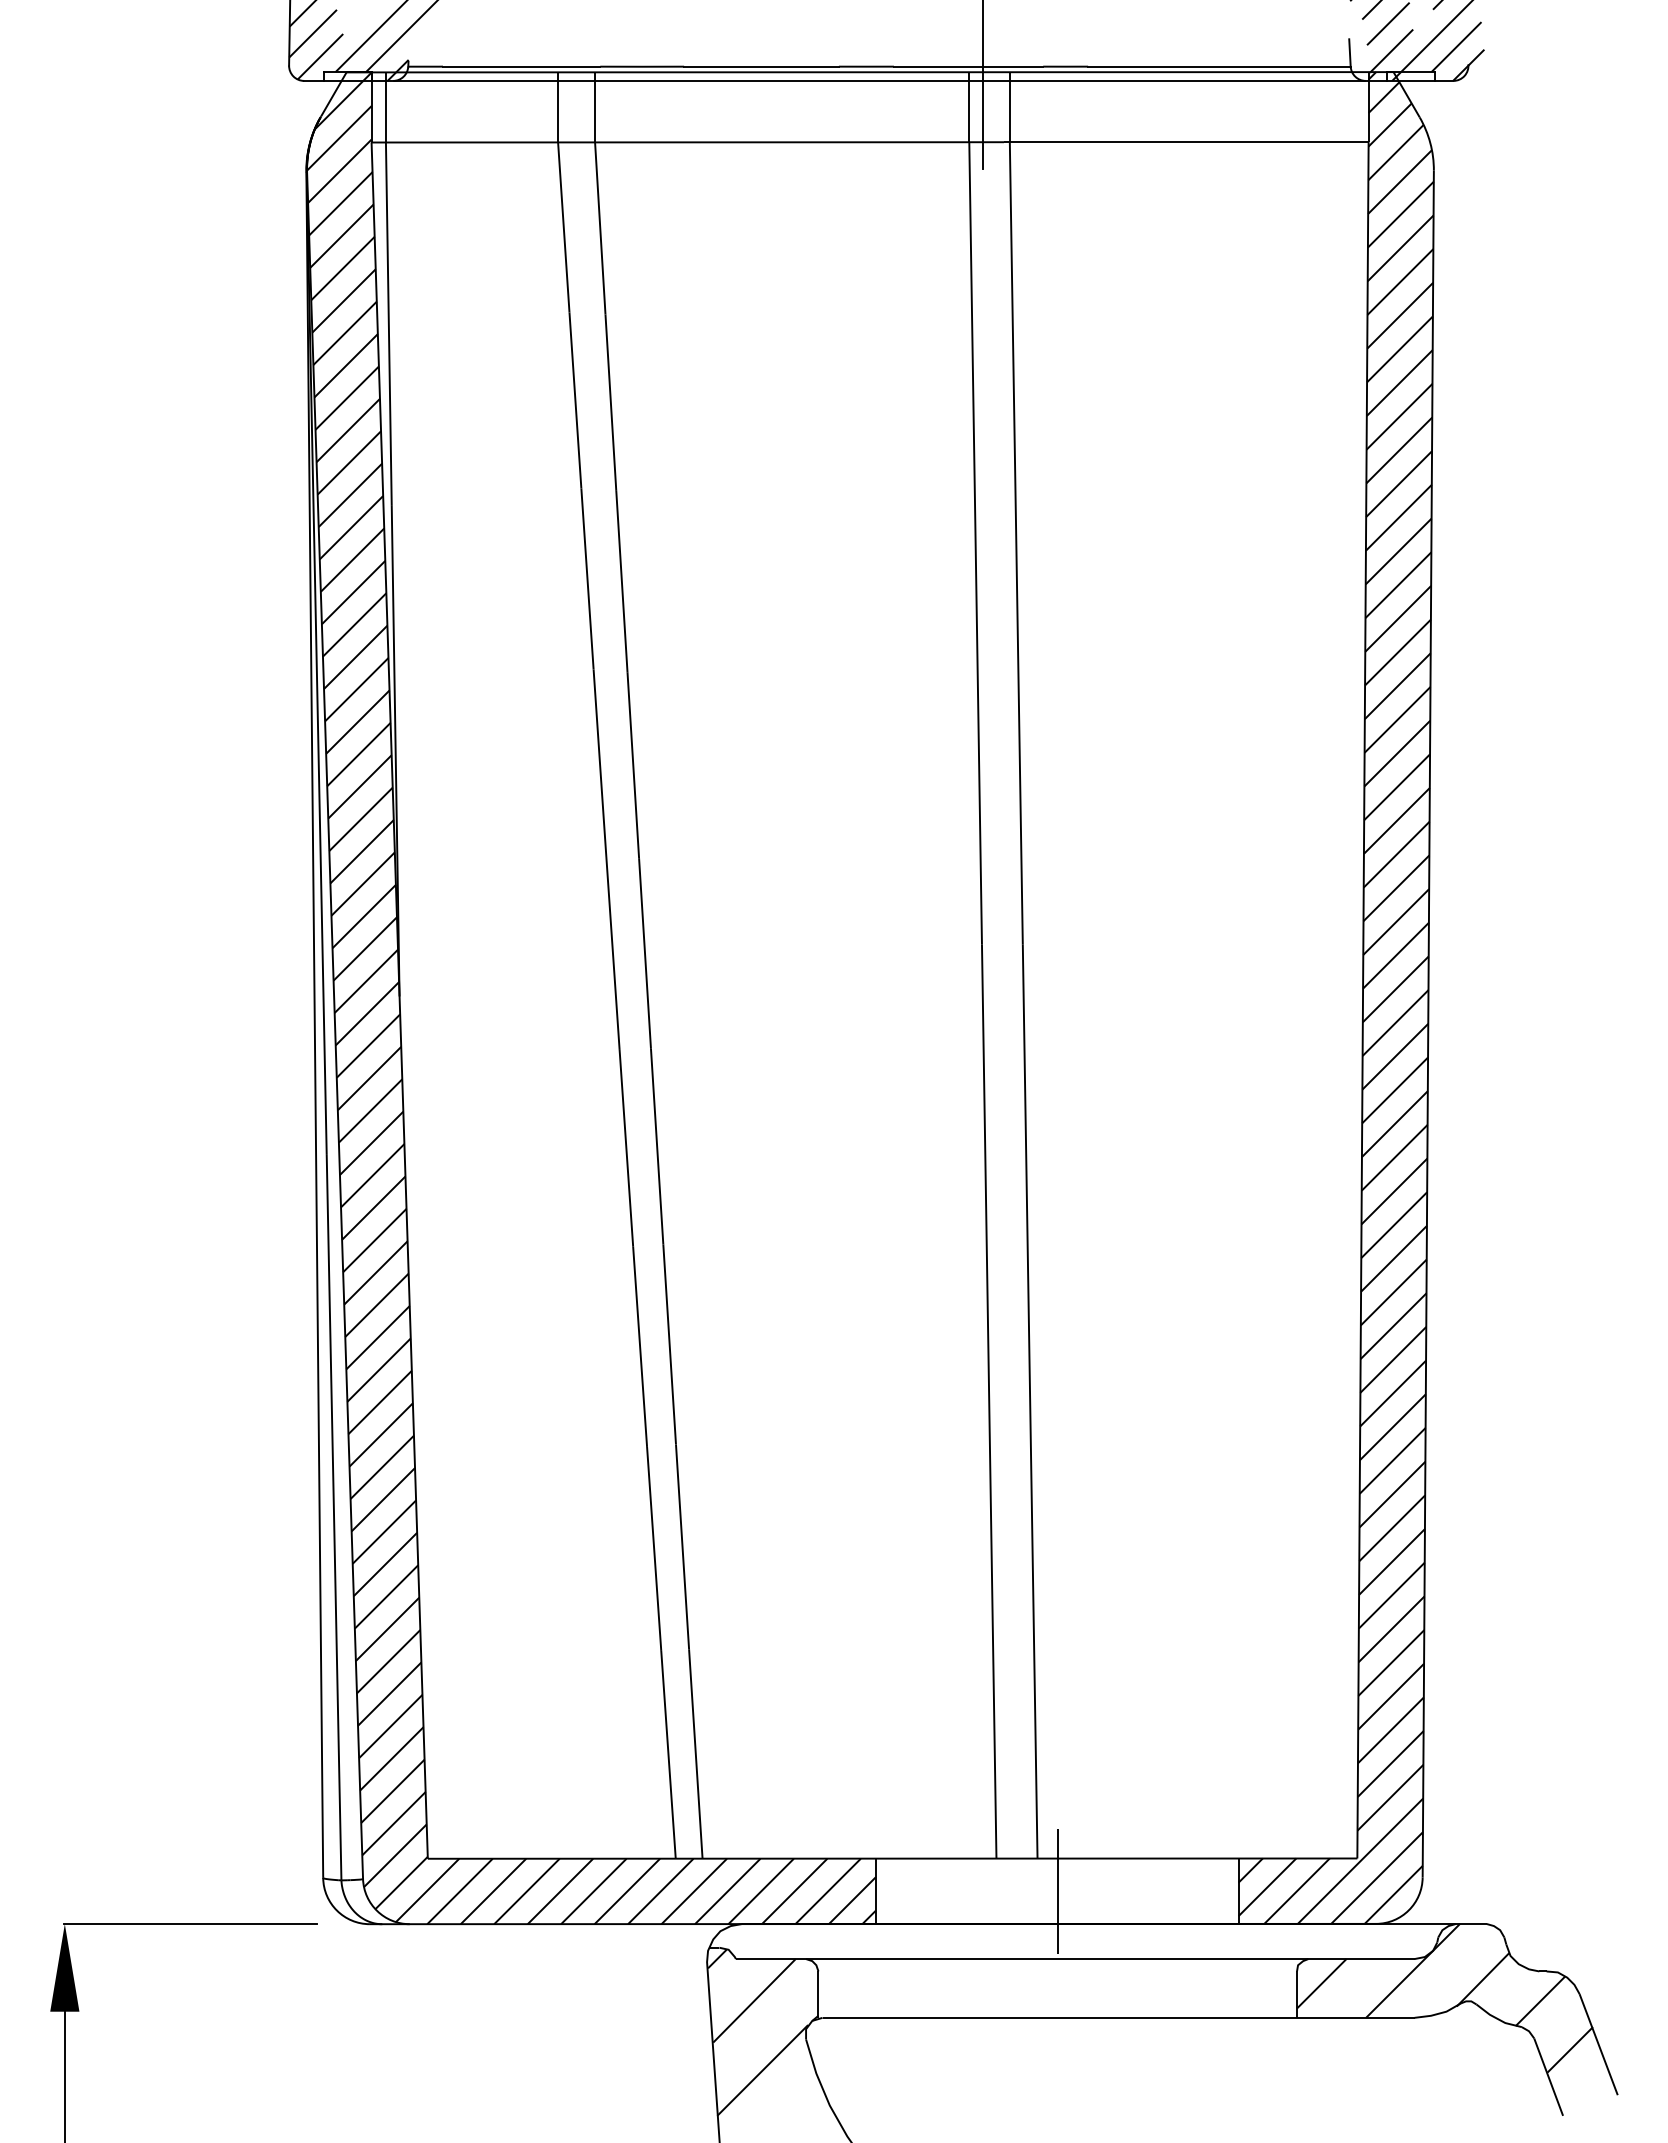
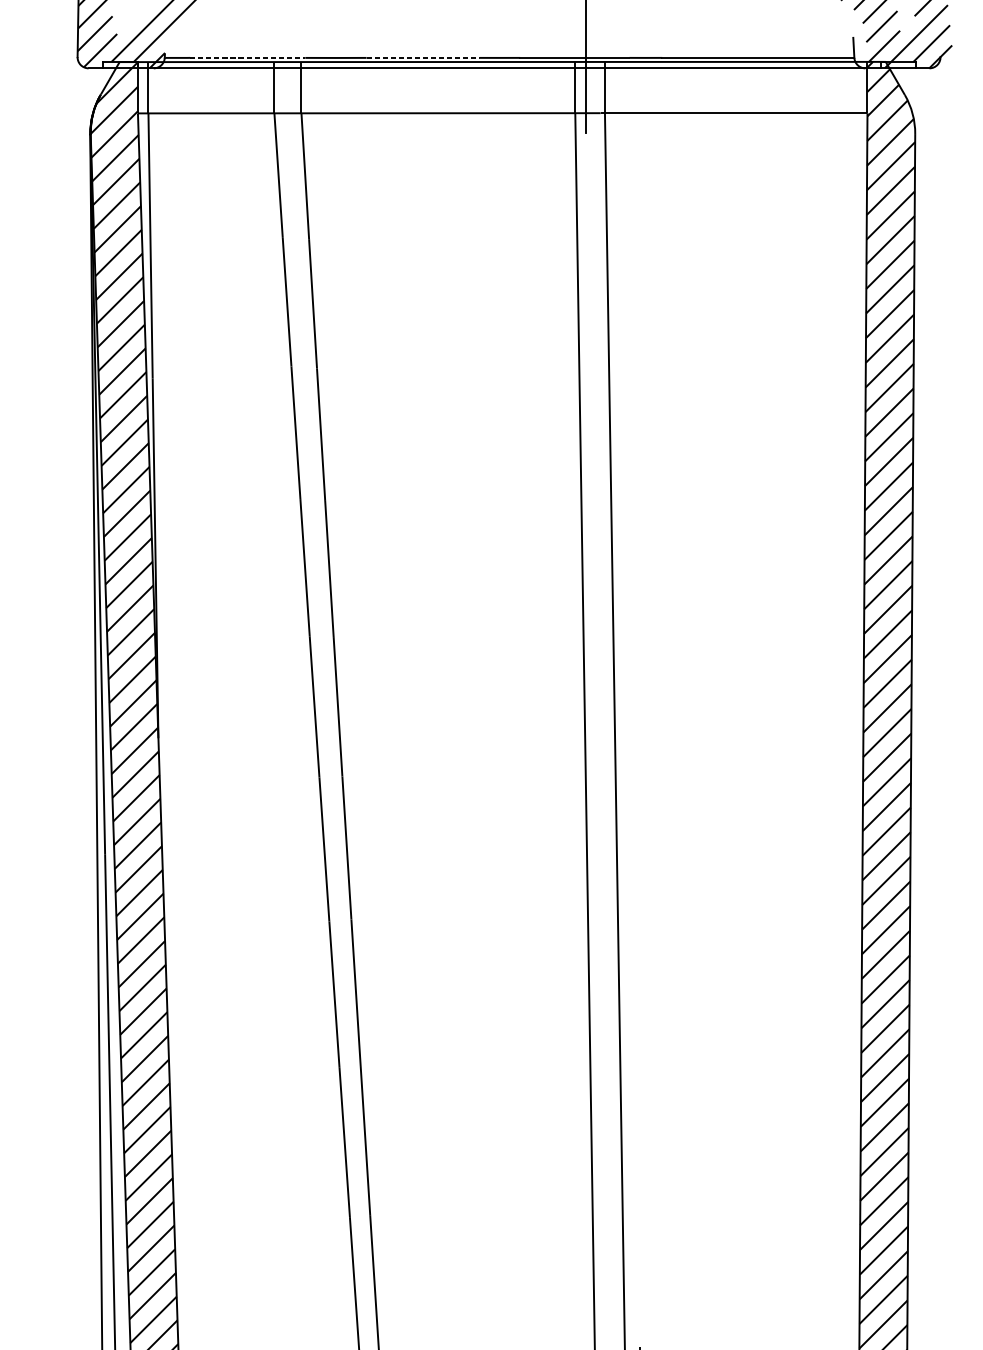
line: (521, 66) -> (247, 57), solid -> dashed
line: (762, 66) -> (423, 57), solid -> dashed

